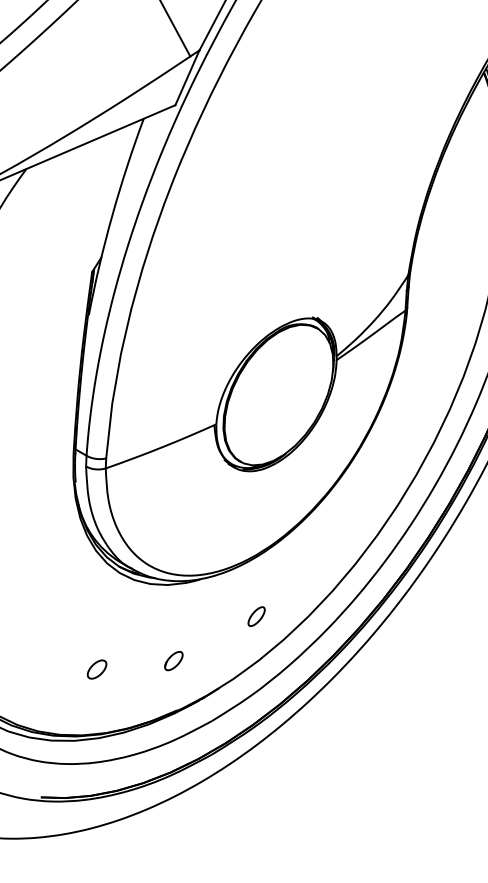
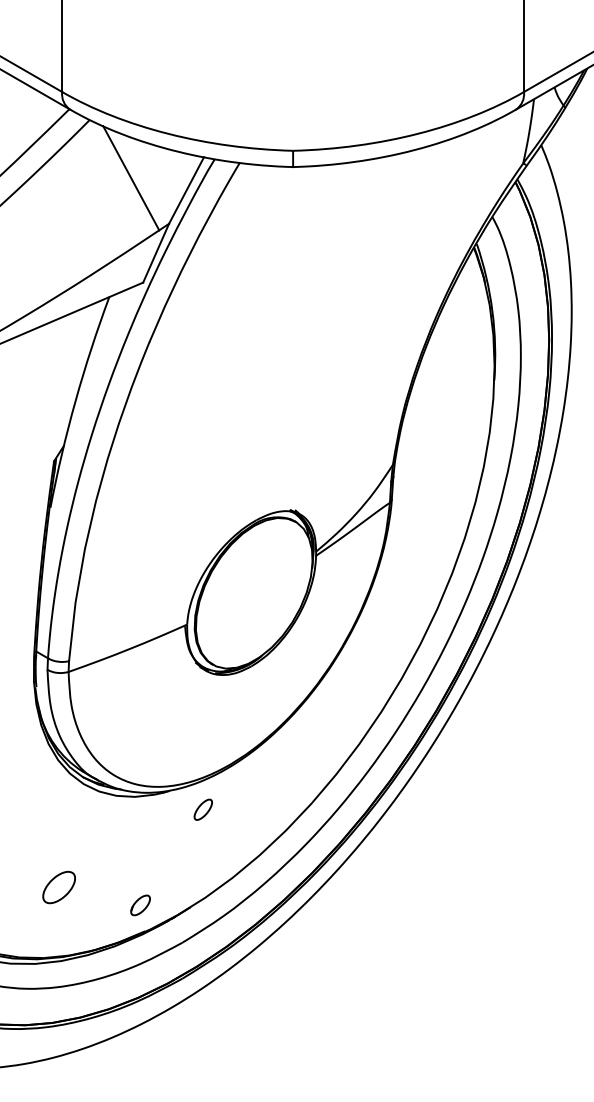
part: (255, 616) -> (202, 809), moved
part: (173, 661) -> (140, 905), moved
part: (97, 669) -> (59, 887), size x1.6

